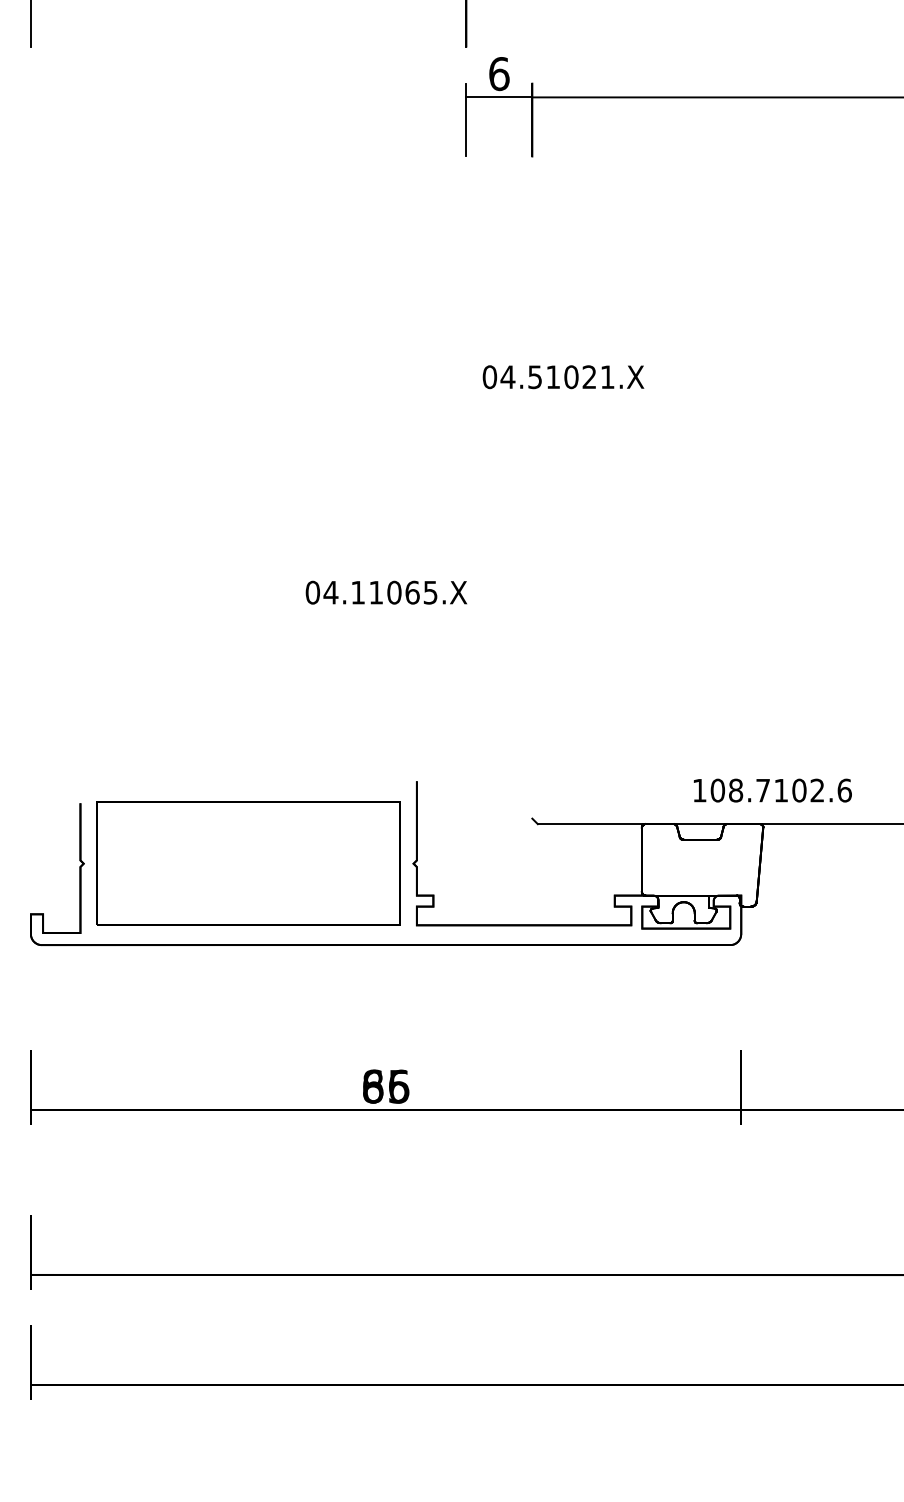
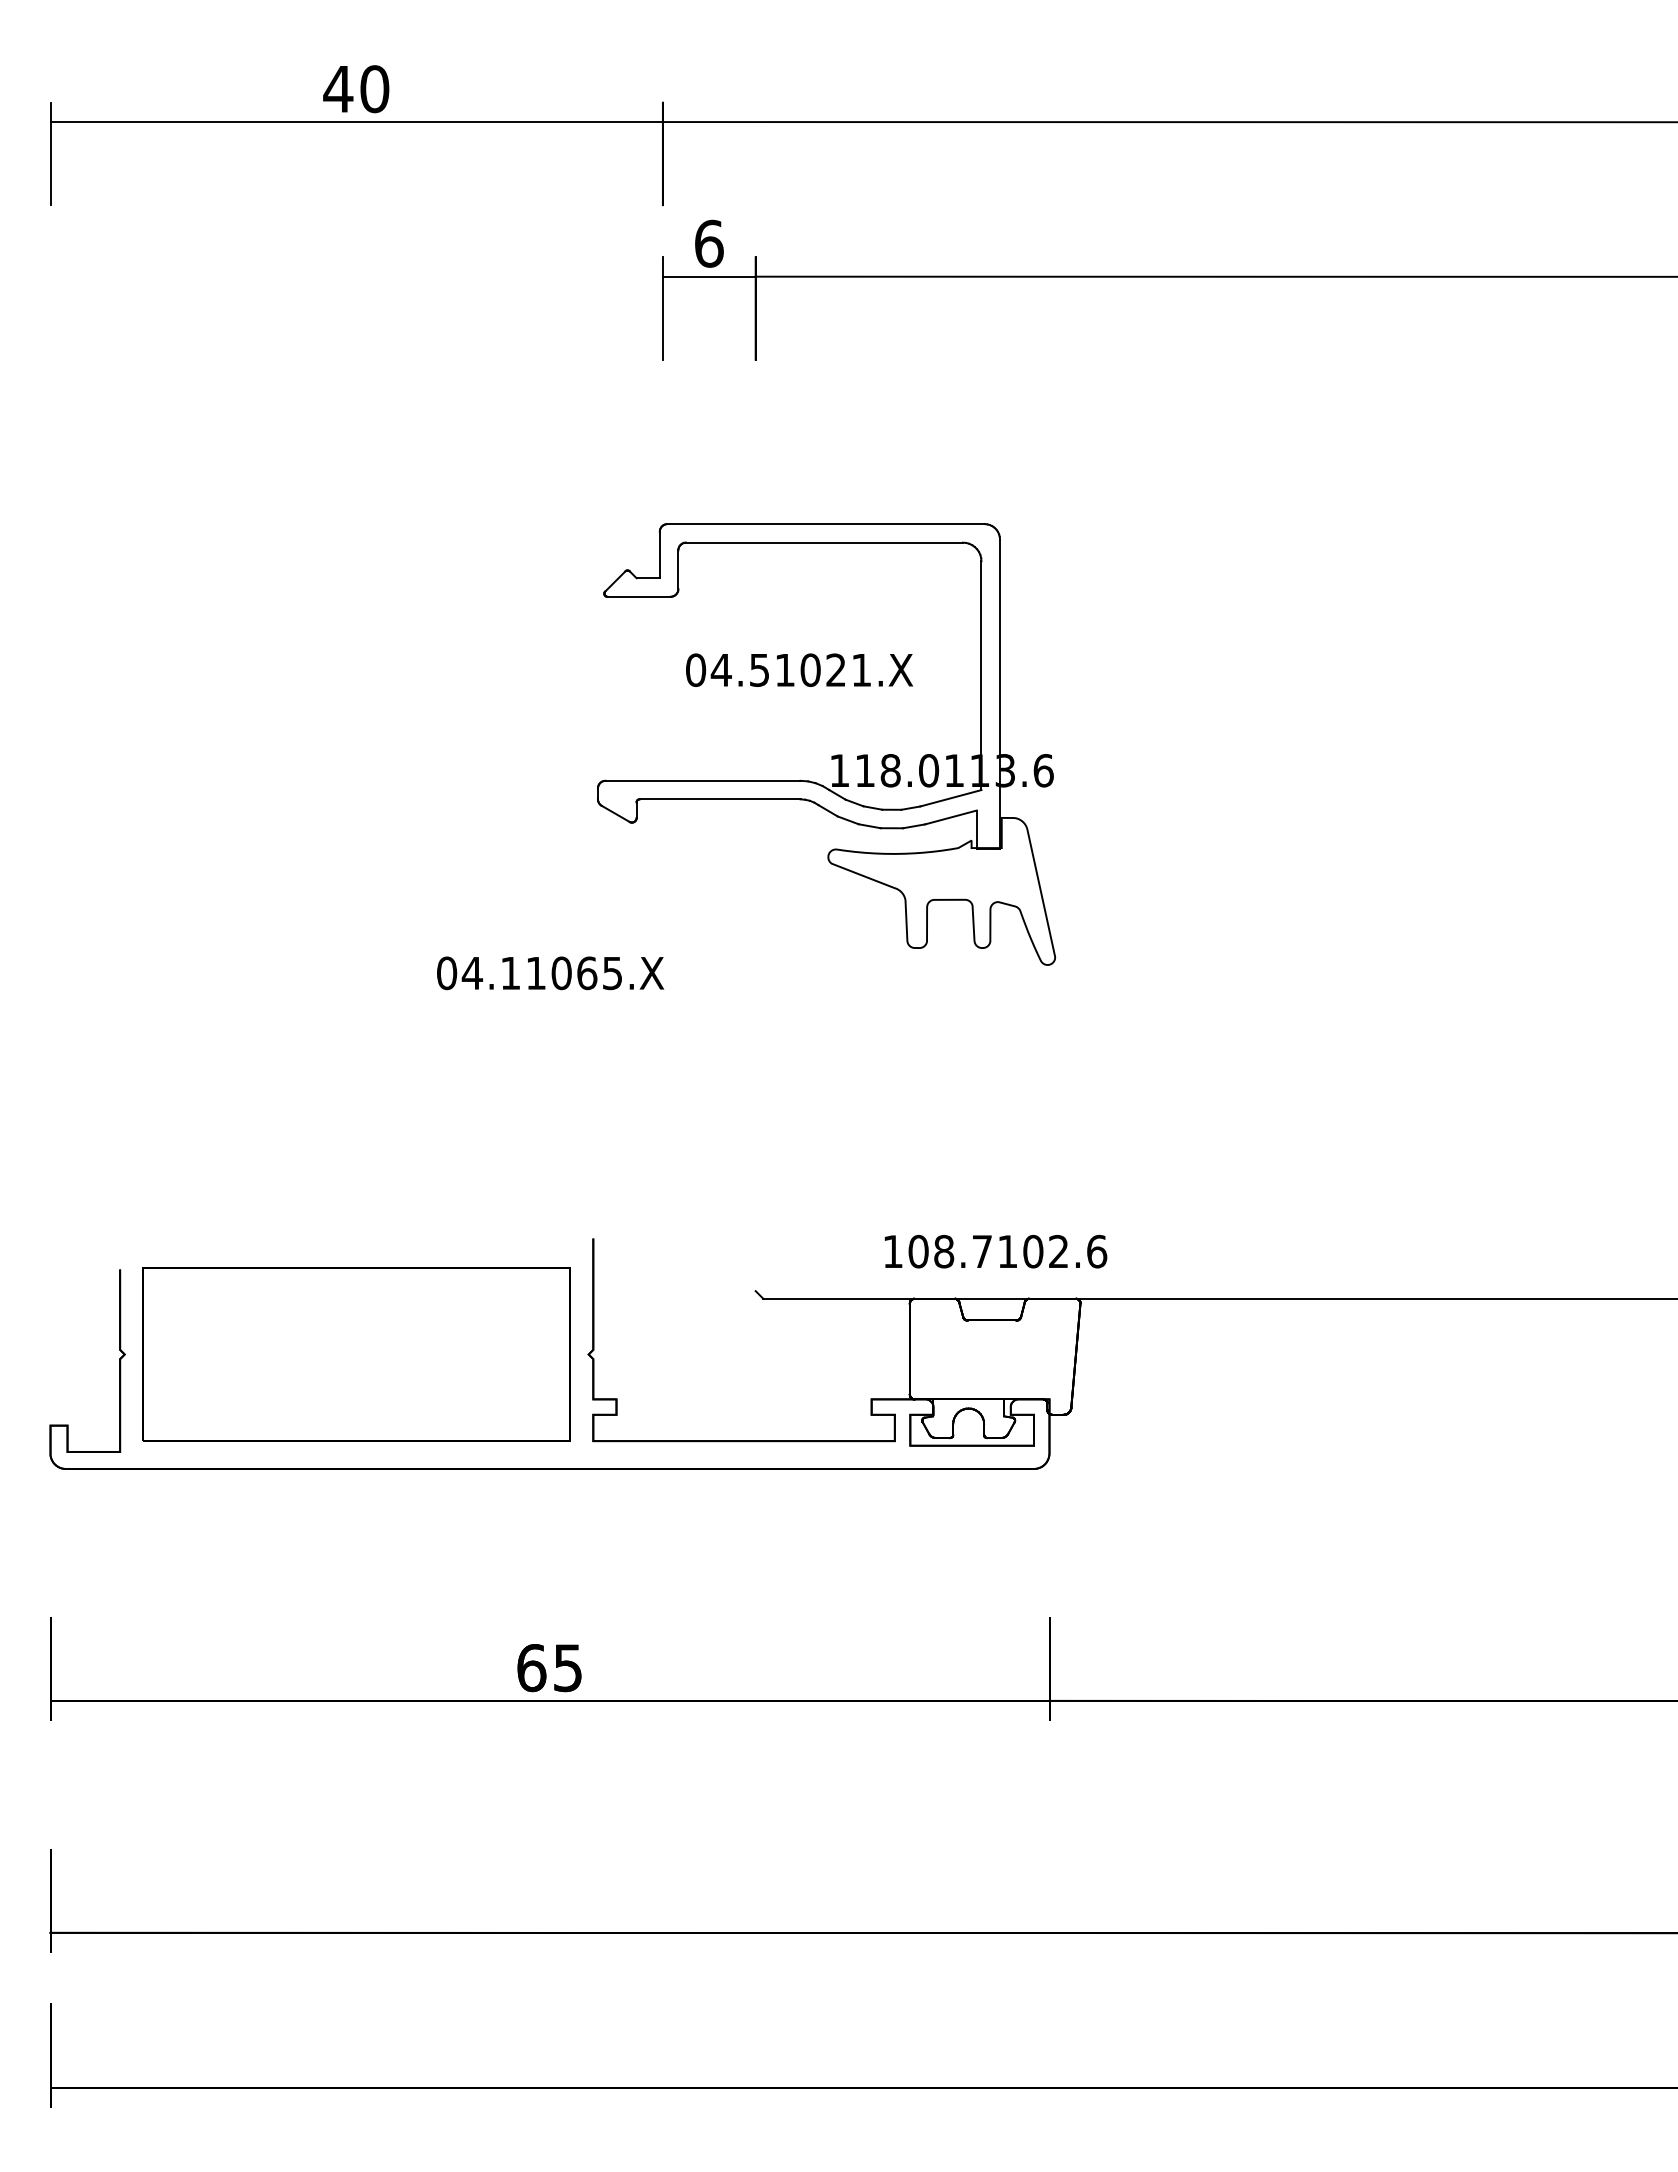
part: (586, 437) -> (832, 755), added
text: (772, 790) -> (995, 1251), moved
text: (385, 1086) -> (549, 1668), 86 -> 65

